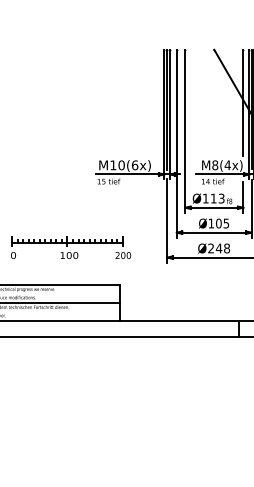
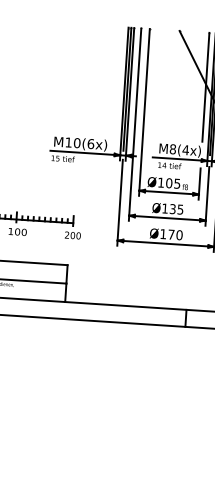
text: (217, 198) -> (173, 183), Ø113 -> Ø105
text: (218, 223) -> (172, 209), Ø105 -> Ø135
text: (219, 248) -> (171, 234), Ø248 -> Ø170

